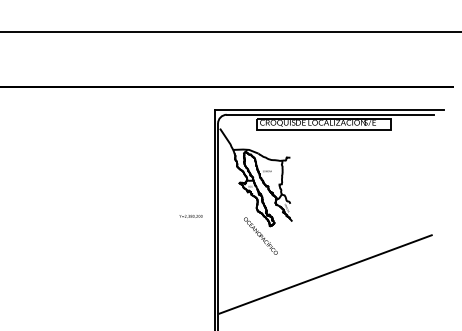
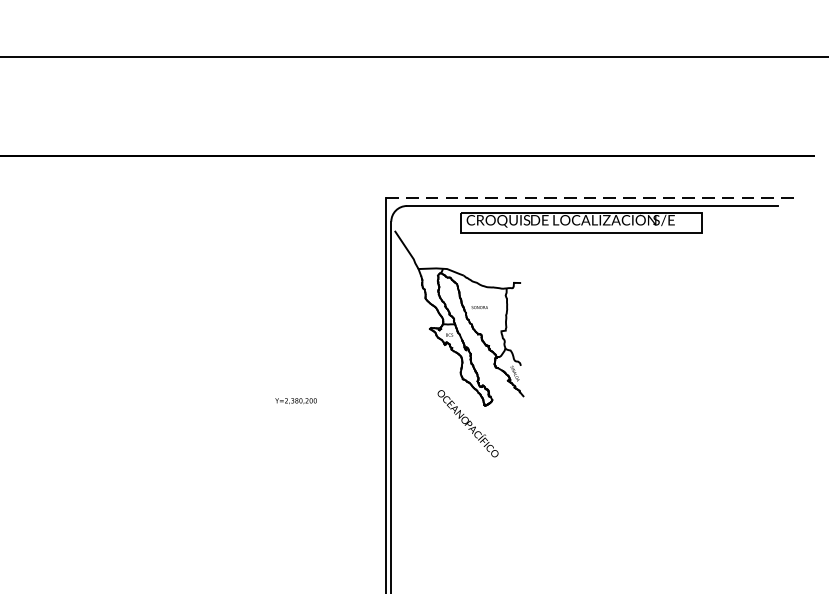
line: (330, 110) -> (593, 198), solid -> dashed
text: (190, 216) -> (295, 401), moved
line: (325, 274) -> (584, 492), removed

